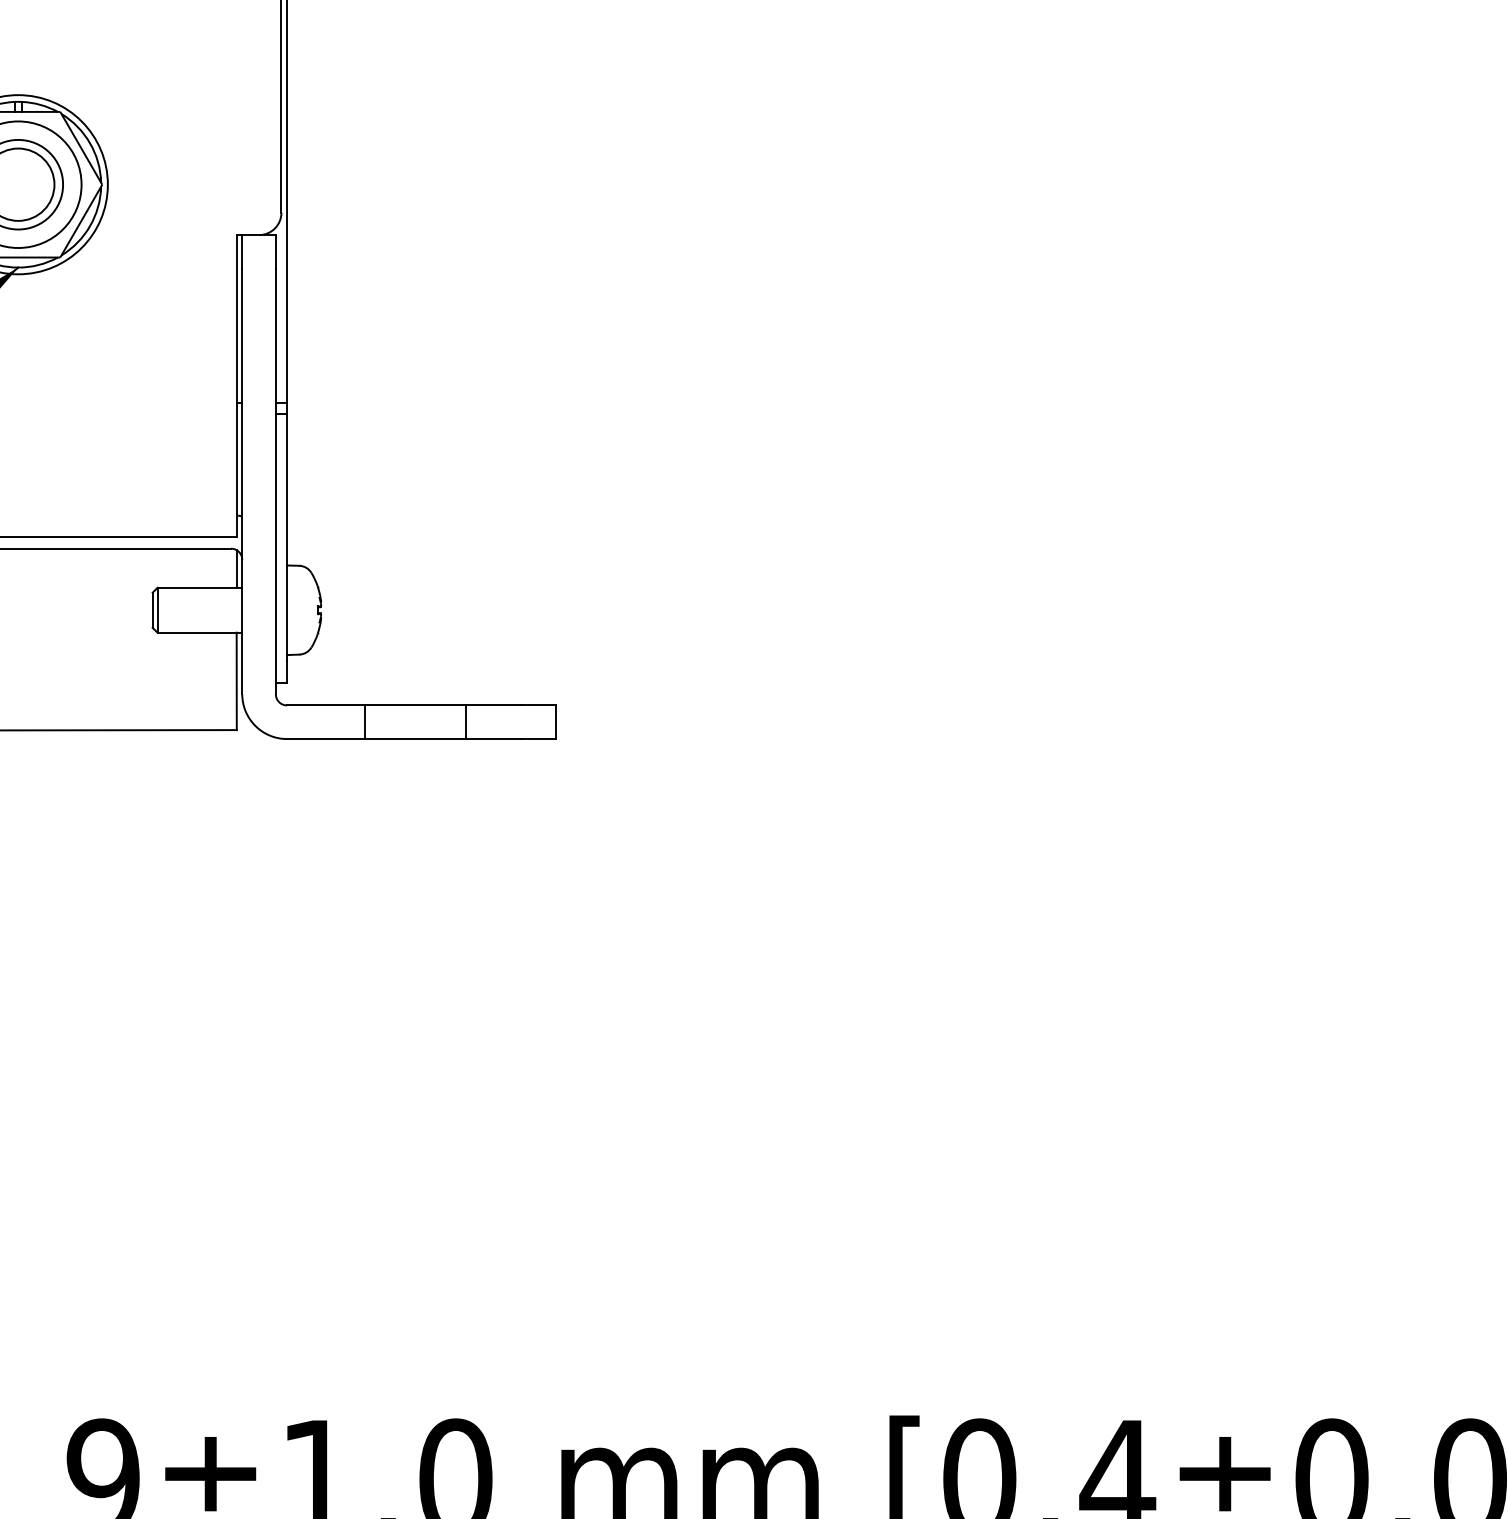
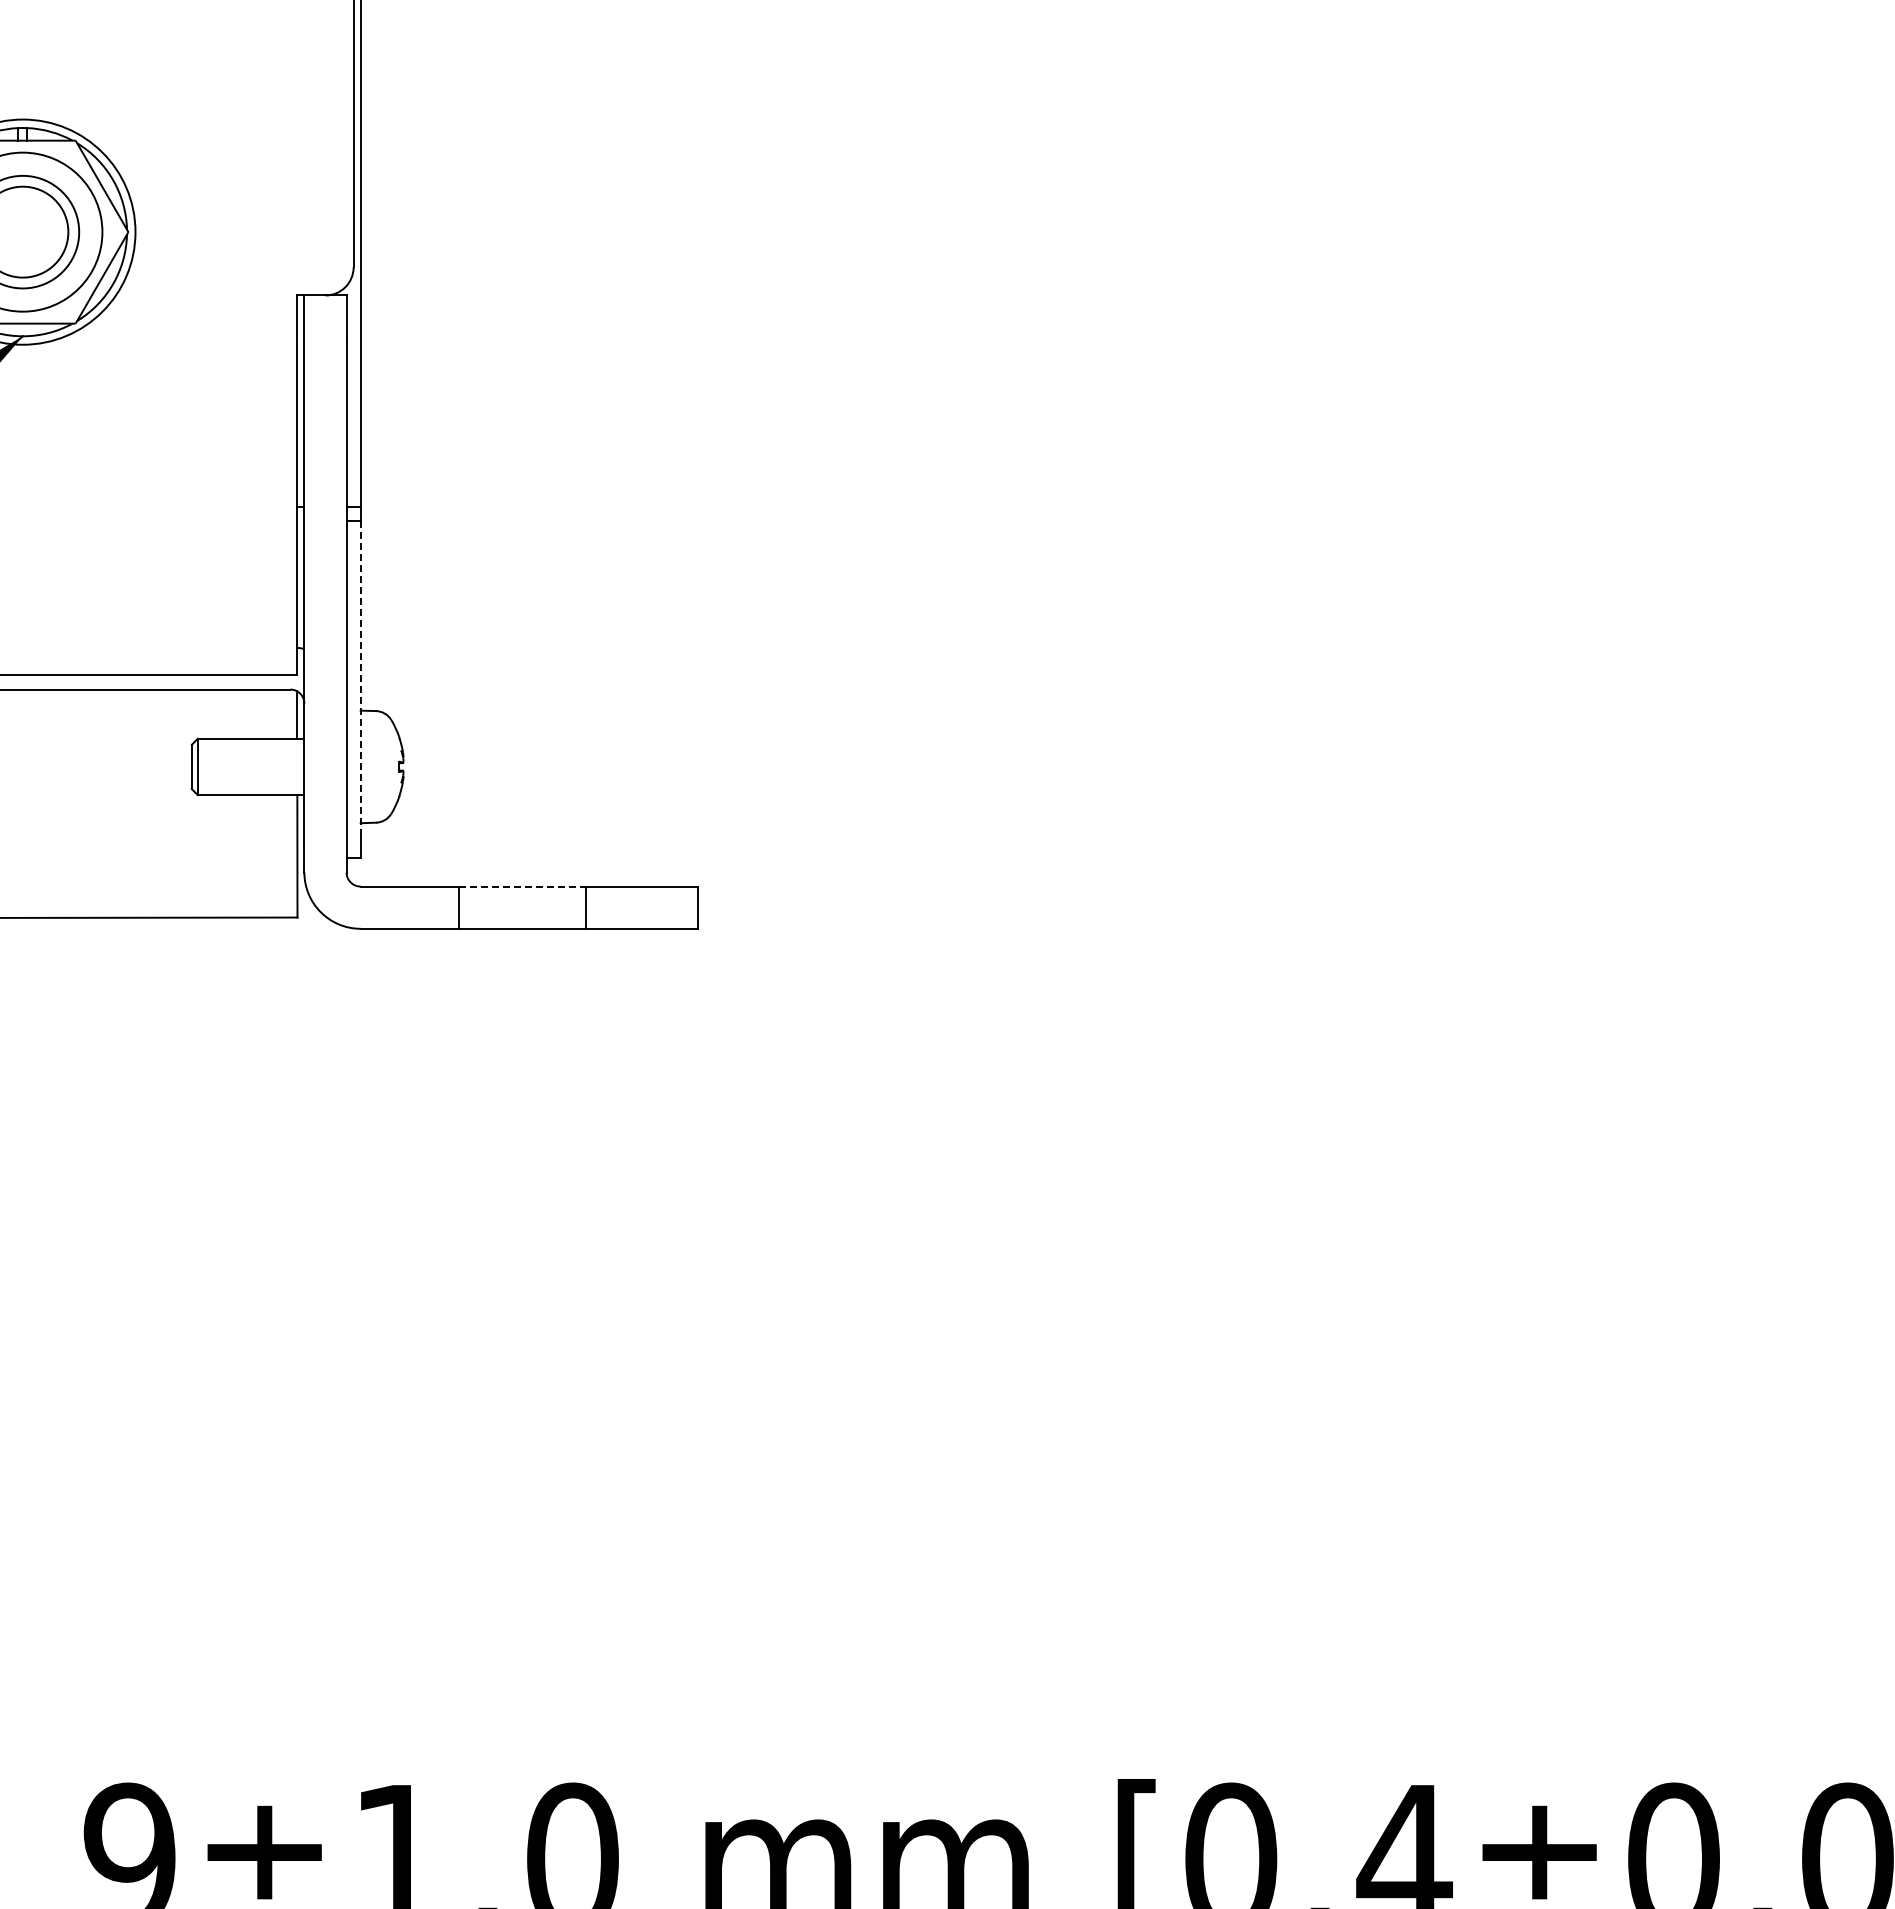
line: (286, 537) -> (360, 675), solid -> dashed
line: (416, 705) -> (523, 886), solid -> dashed

